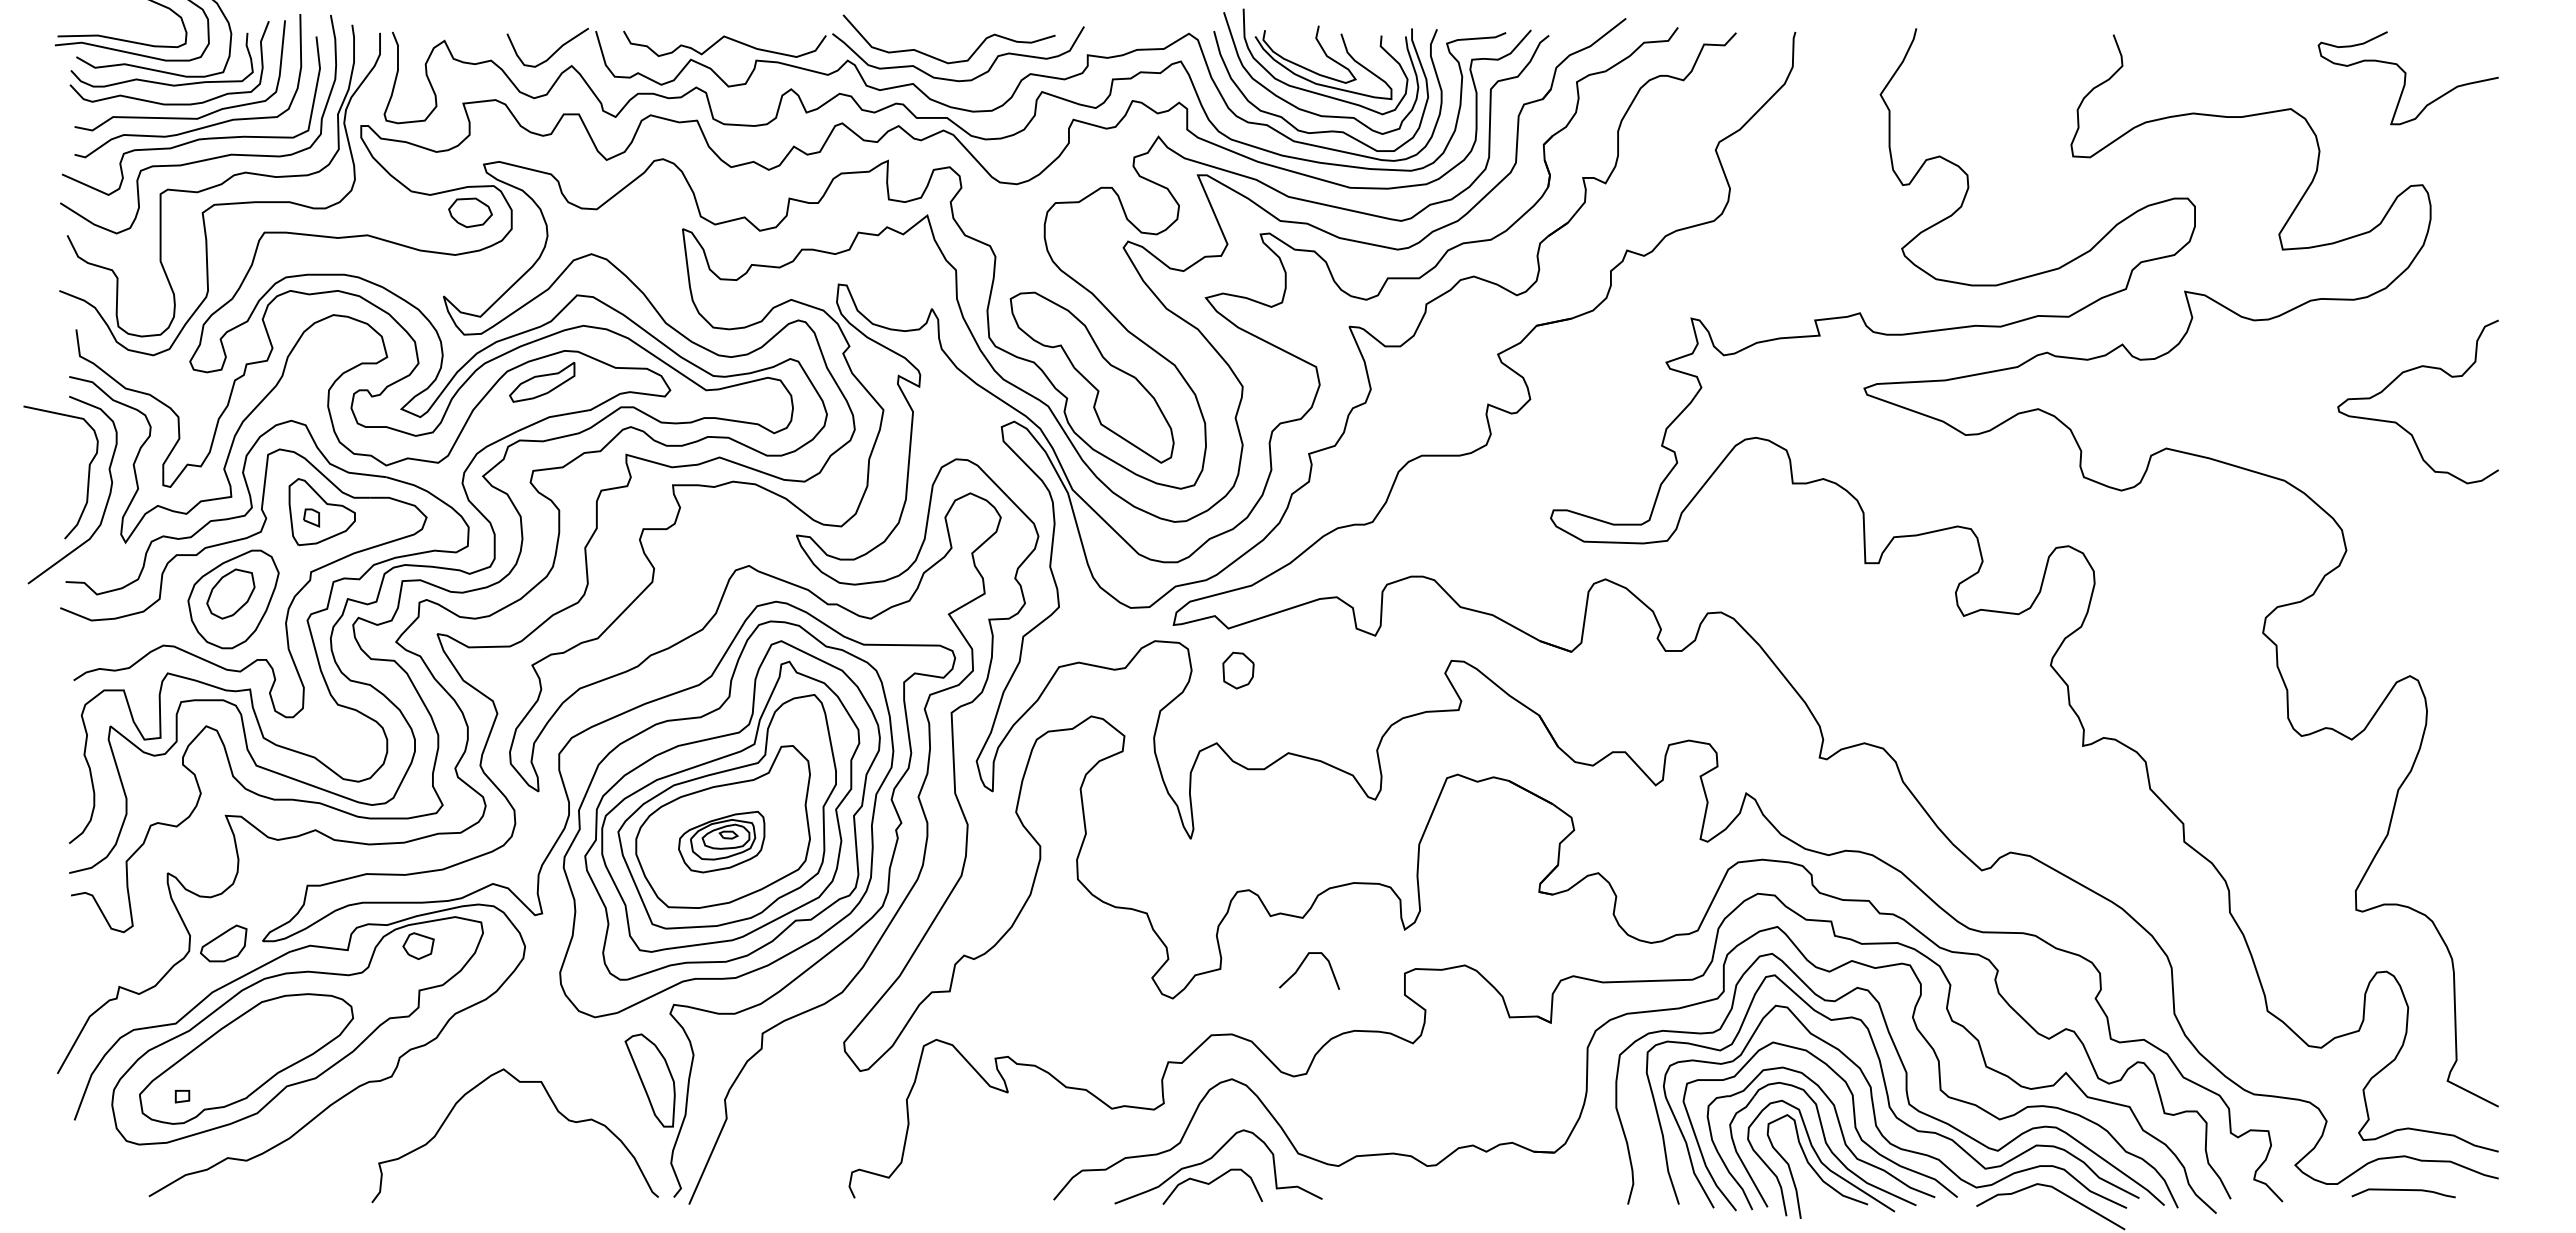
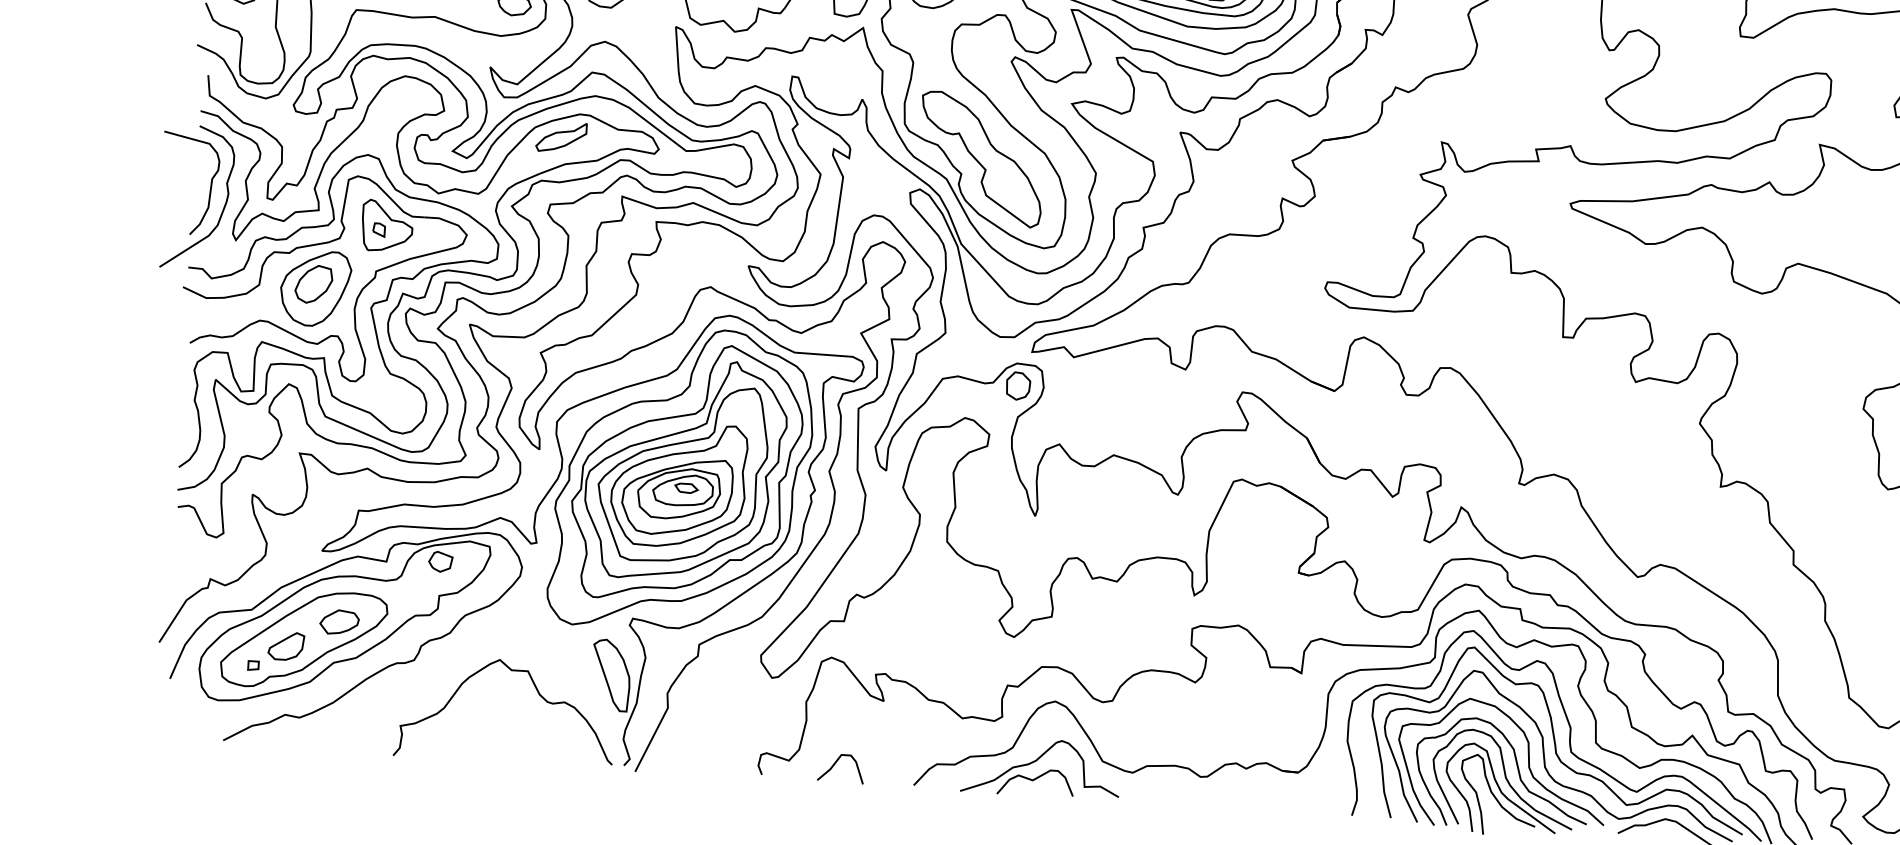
part: (1238, 670) -> (1018, 386), moved
part: (721, 841) -> (676, 496), size x1.67
part: (223, 943) -> (286, 646), moved
curve: (1302, 964) -> (835, 763), moved
part: (291, 1032) -> (339, 621), added

